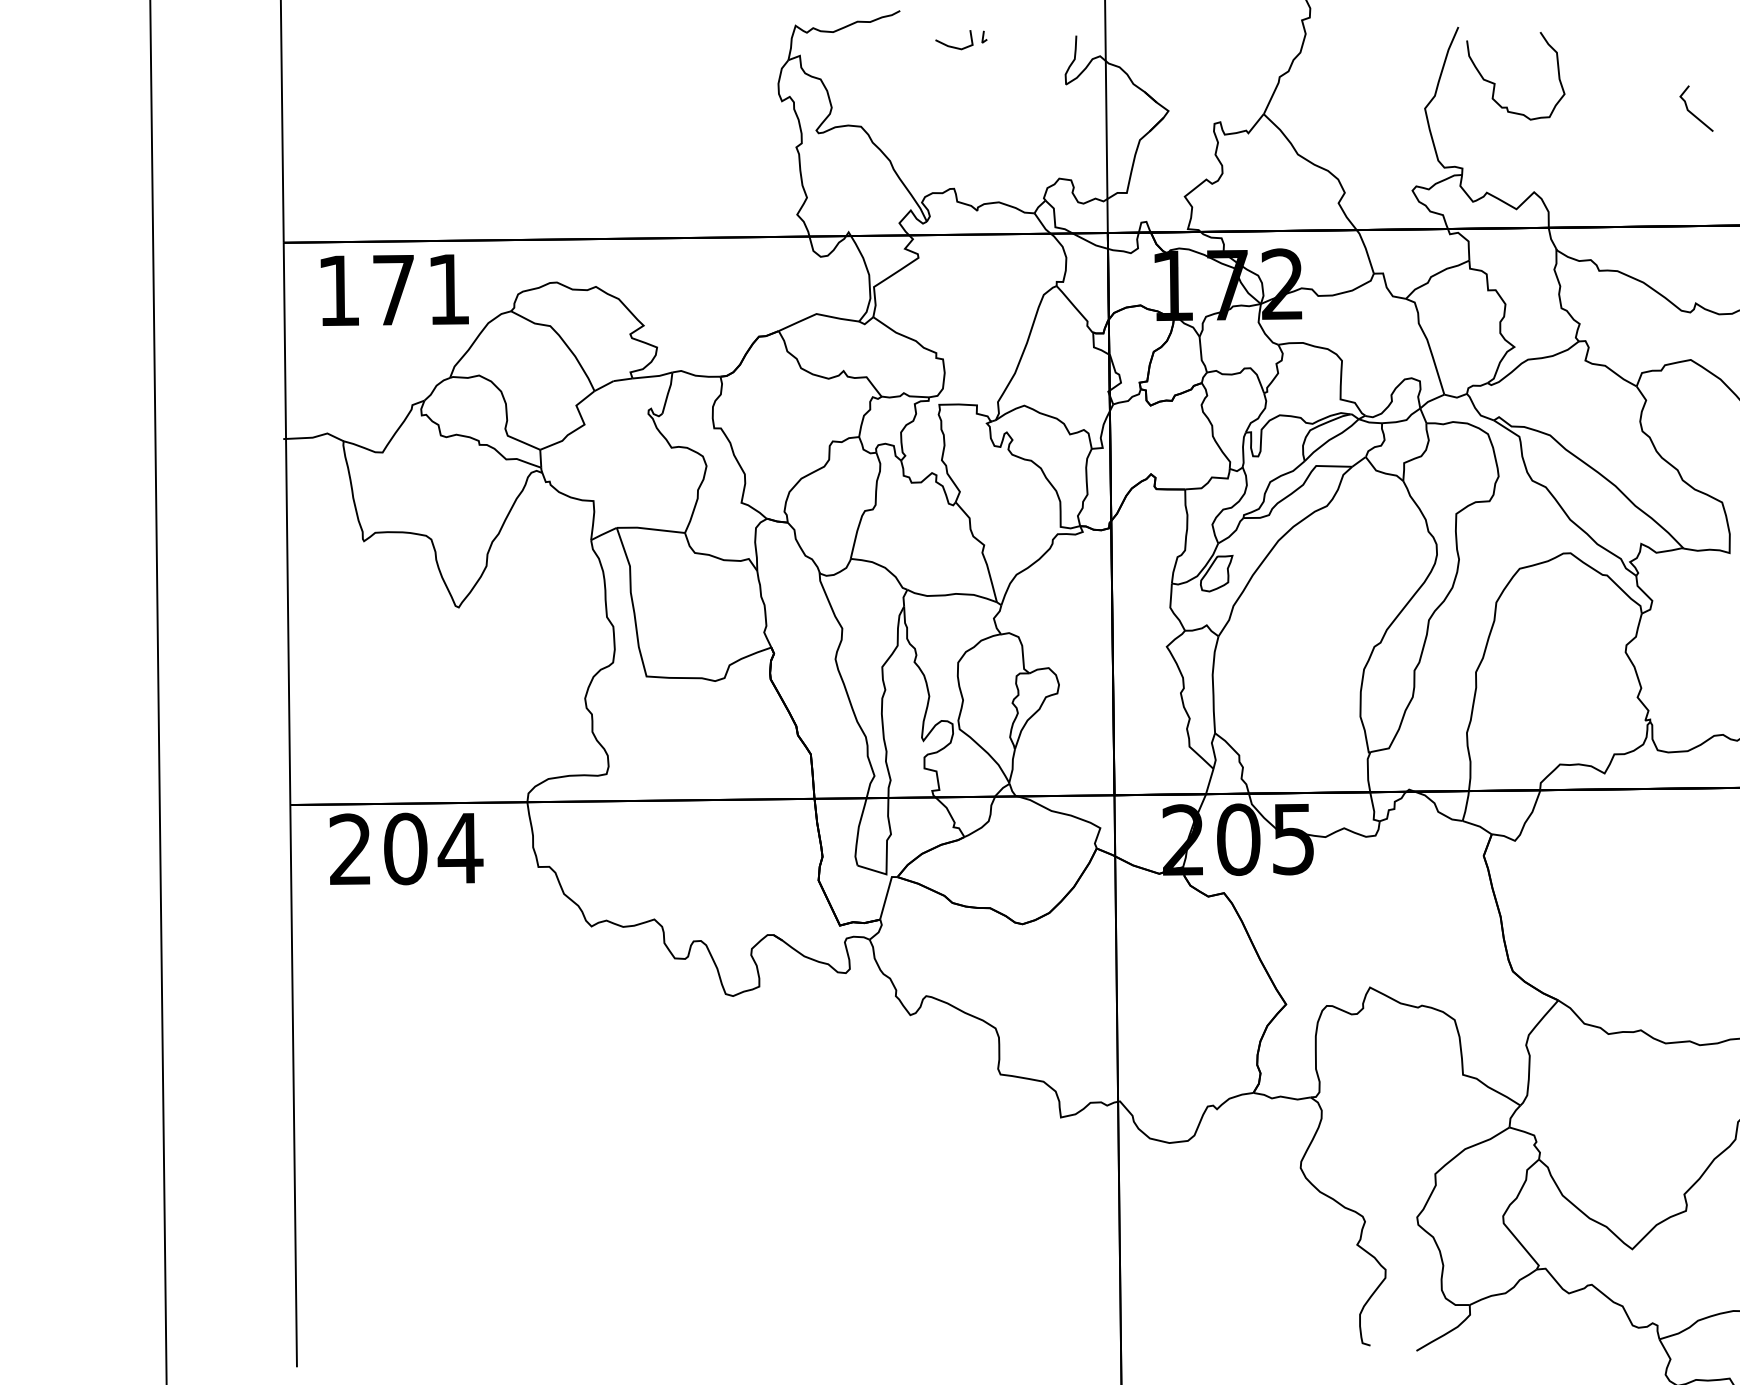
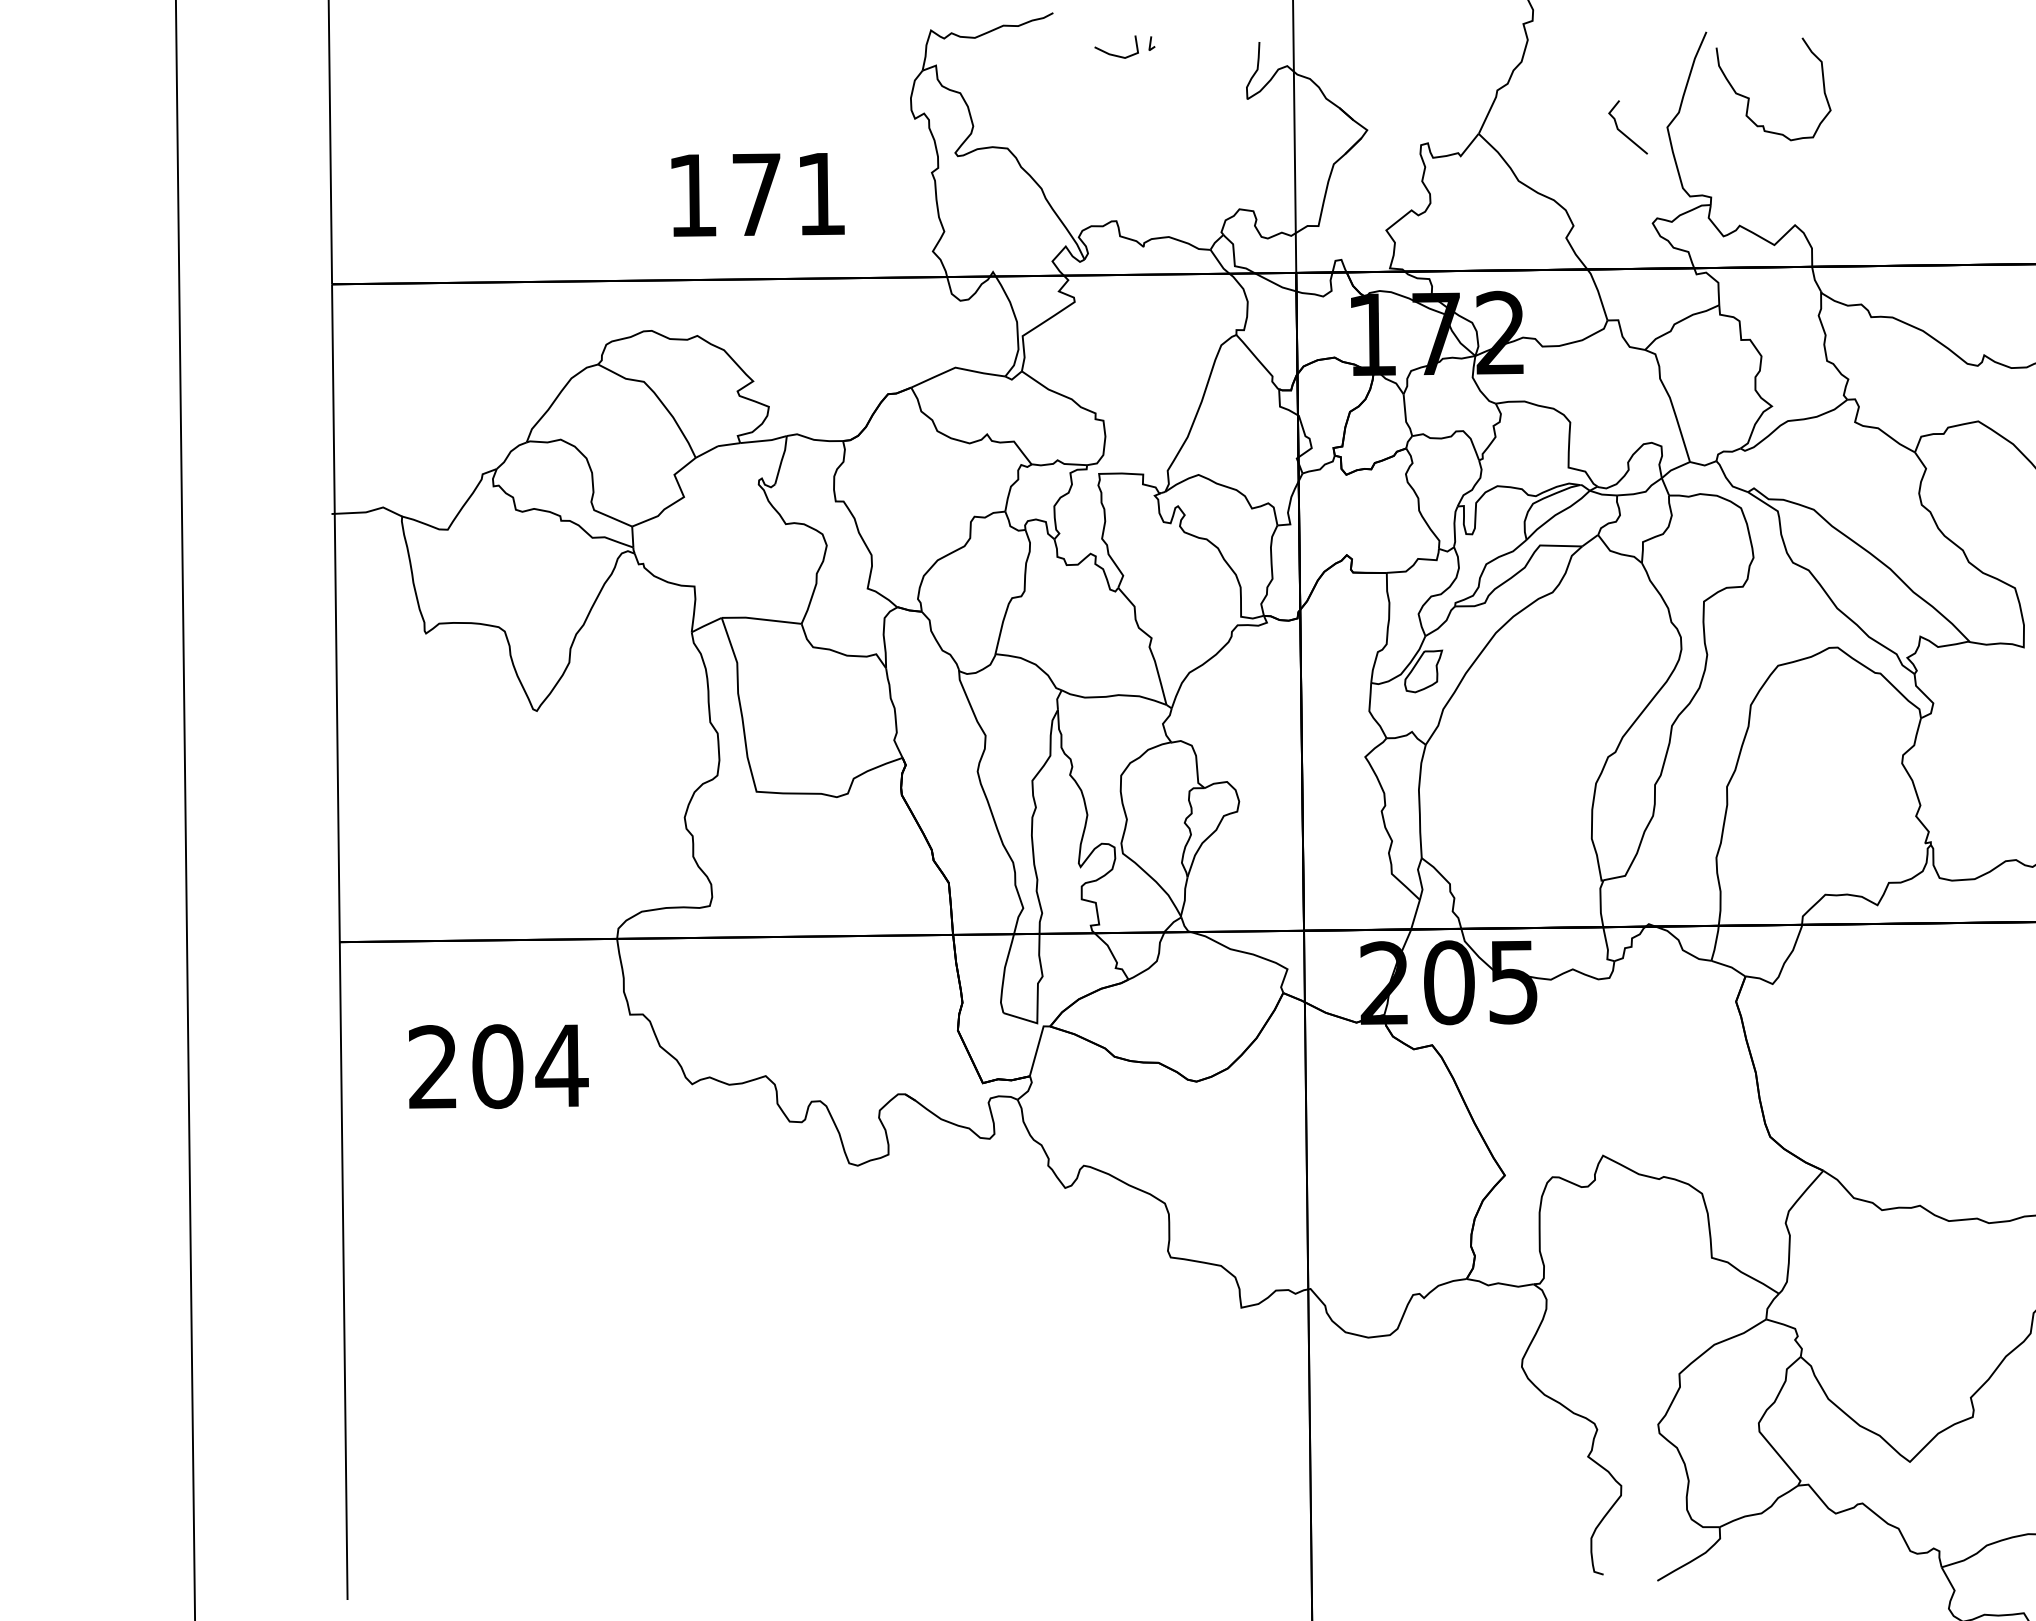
line: (1691, 112) -> (1622, 131), moved
text: (394, 289) -> (757, 194), moved
text: (406, 848) -> (498, 1066), moved

